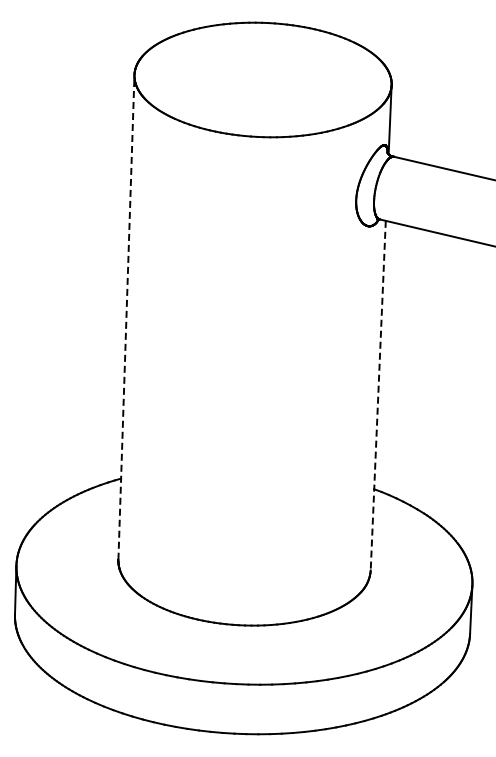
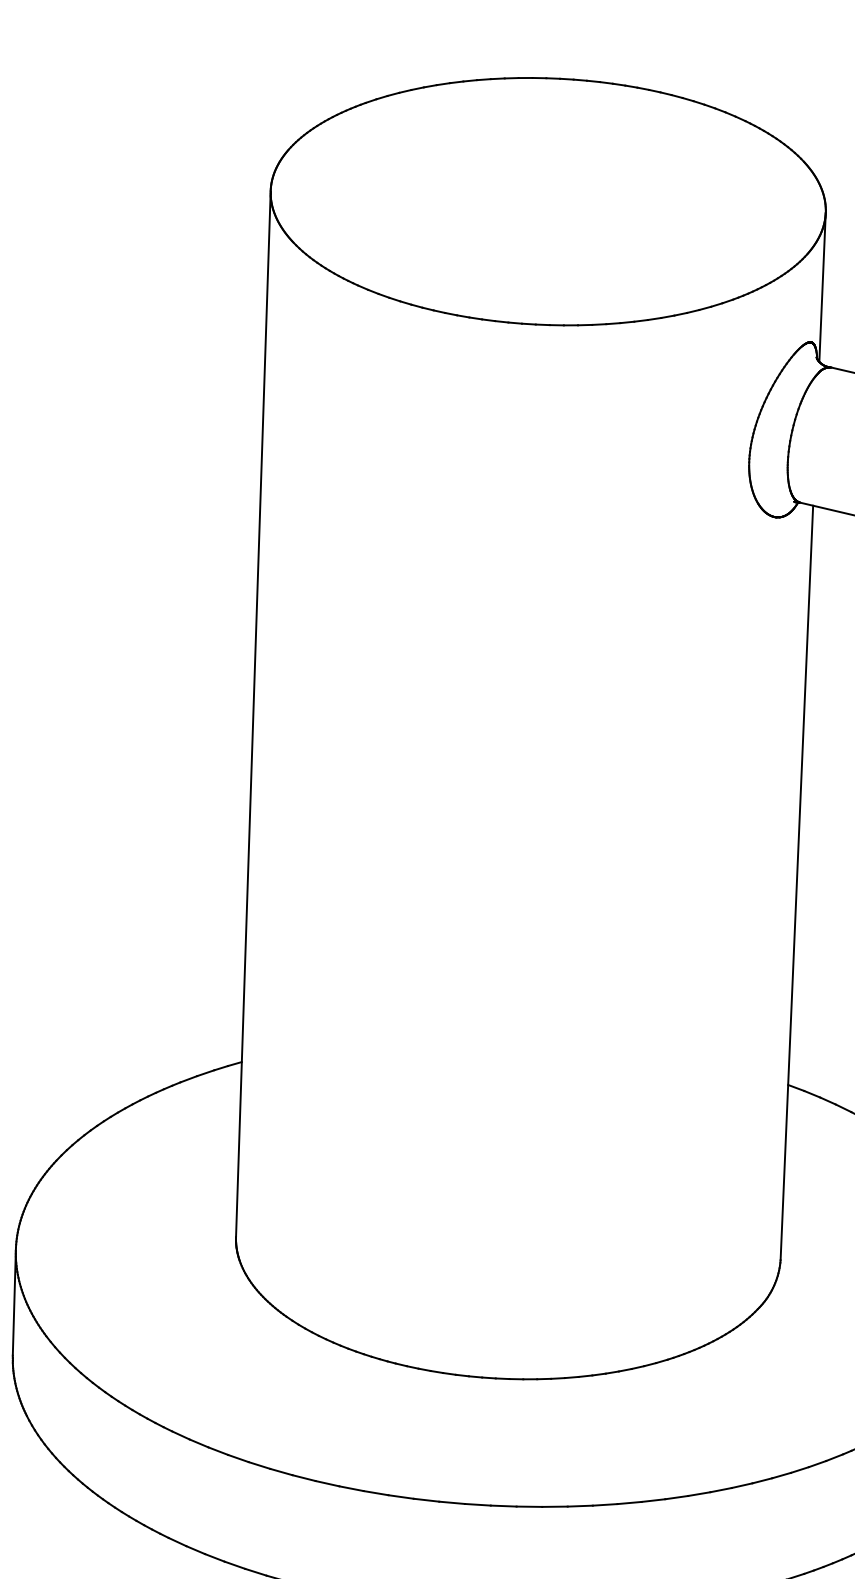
line: (126, 317) -> (253, 714), dashed -> solid
line: (378, 395) -> (797, 882), dashed -> solid

